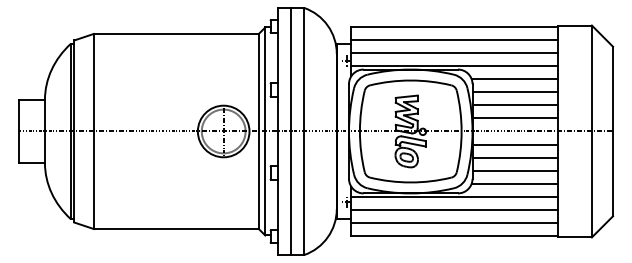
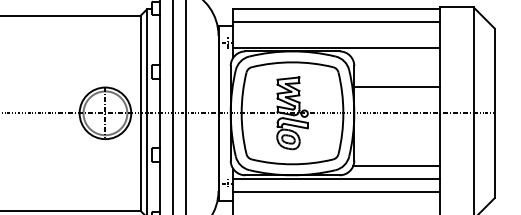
line: (454, 53) -> (336, 35), removed
line: (514, 79) -> (396, 61), removed
line: (514, 92) -> (396, 74), removed
line: (514, 118) -> (396, 100), removed
line: (514, 144) -> (396, 126), removed
line: (514, 157) -> (396, 139), removed
line: (514, 170) -> (396, 152), removed
line: (454, 222) -> (336, 204), removed

